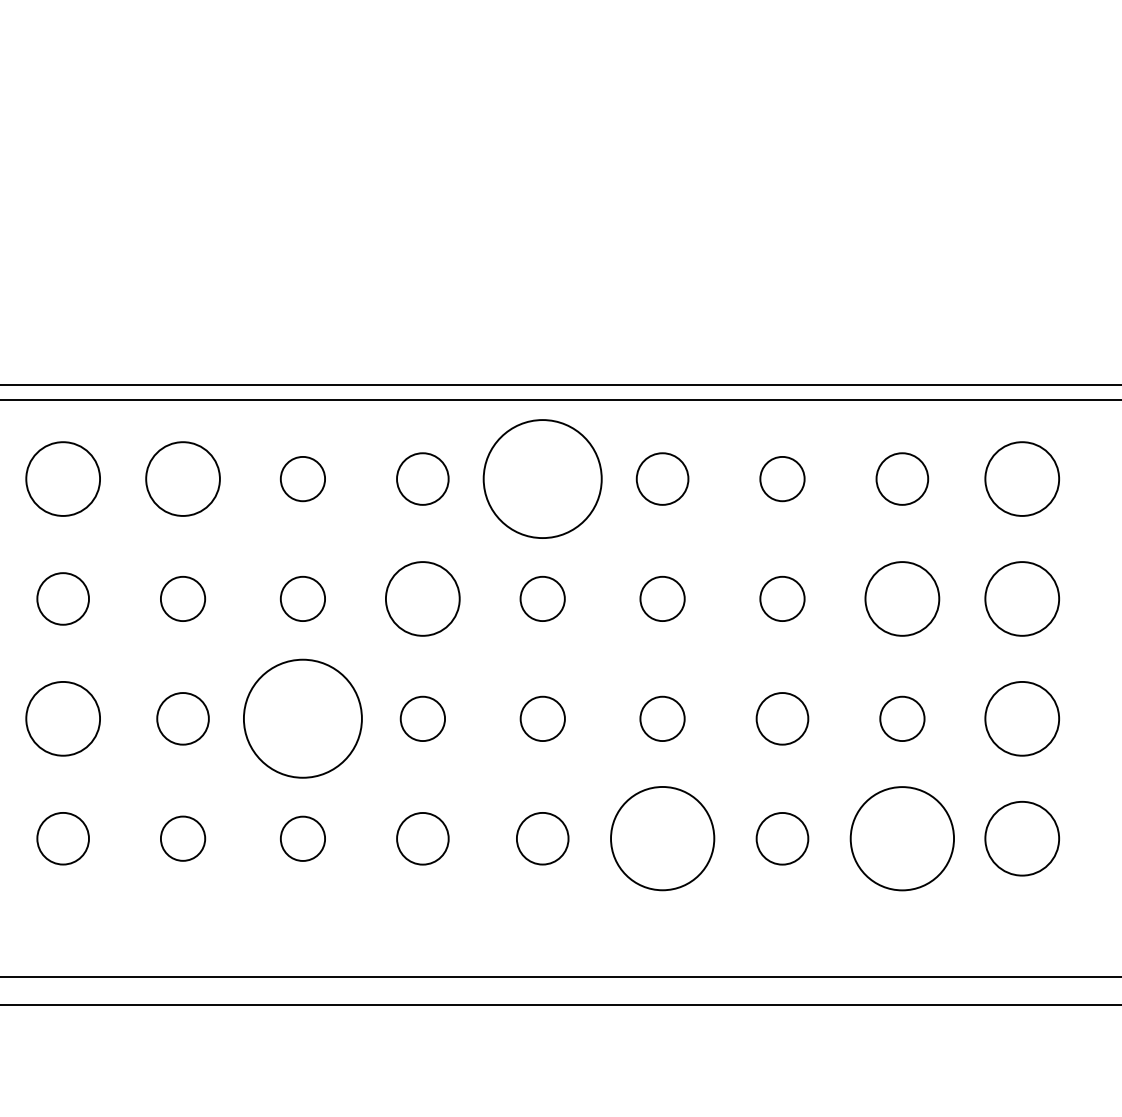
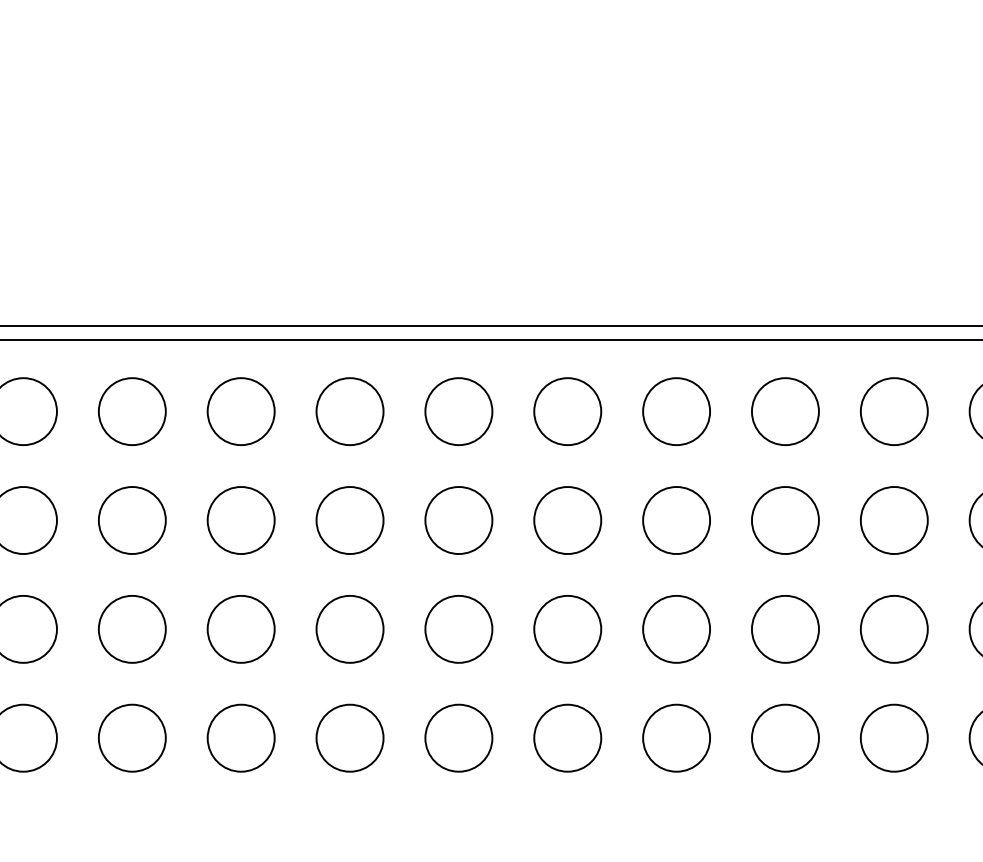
circle: (302, 478) -> (349, 411), size x1.67
circle: (422, 478) -> (458, 411), size x1.43
circle: (542, 478) -> (567, 411), size x0.62
circle: (662, 478) -> (676, 411), size x1.43
circle: (782, 478) -> (785, 411), size x1.67
circle: (902, 478) -> (894, 411), size x1.43
circle: (63, 598) -> (132, 520), size x1.43
circle: (182, 598) -> (240, 520), size x1.67
circle: (302, 598) -> (349, 520), size x1.67
circle: (542, 598) -> (567, 520), size x1.67
circle: (662, 598) -> (676, 520), size x1.67
circle: (782, 598) -> (785, 520), size x1.67
circle: (182, 718) -> (240, 629), size x1.43
circle: (302, 718) -> (349, 629), size x0.62
circle: (422, 718) -> (458, 629), size x1.67
circle: (542, 718) -> (567, 629), size x1.67
circle: (662, 718) -> (676, 629), size x1.67
circle: (782, 718) -> (785, 629), size x1.43
circle: (902, 718) -> (894, 629), size x1.67
circle: (63, 838) -> (132, 738), size x1.43
circle: (182, 838) -> (240, 738), size x1.67
circle: (302, 838) -> (349, 738), size x1.67
circle: (422, 838) -> (458, 738), size x1.43
circle: (542, 838) -> (567, 738), size x1.43
circle: (662, 838) -> (676, 738), size x0.71
circle: (782, 838) -> (785, 738), size x1.43
circle: (902, 838) -> (894, 738), size x0.71

